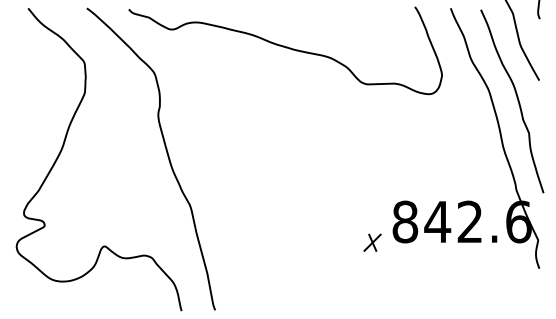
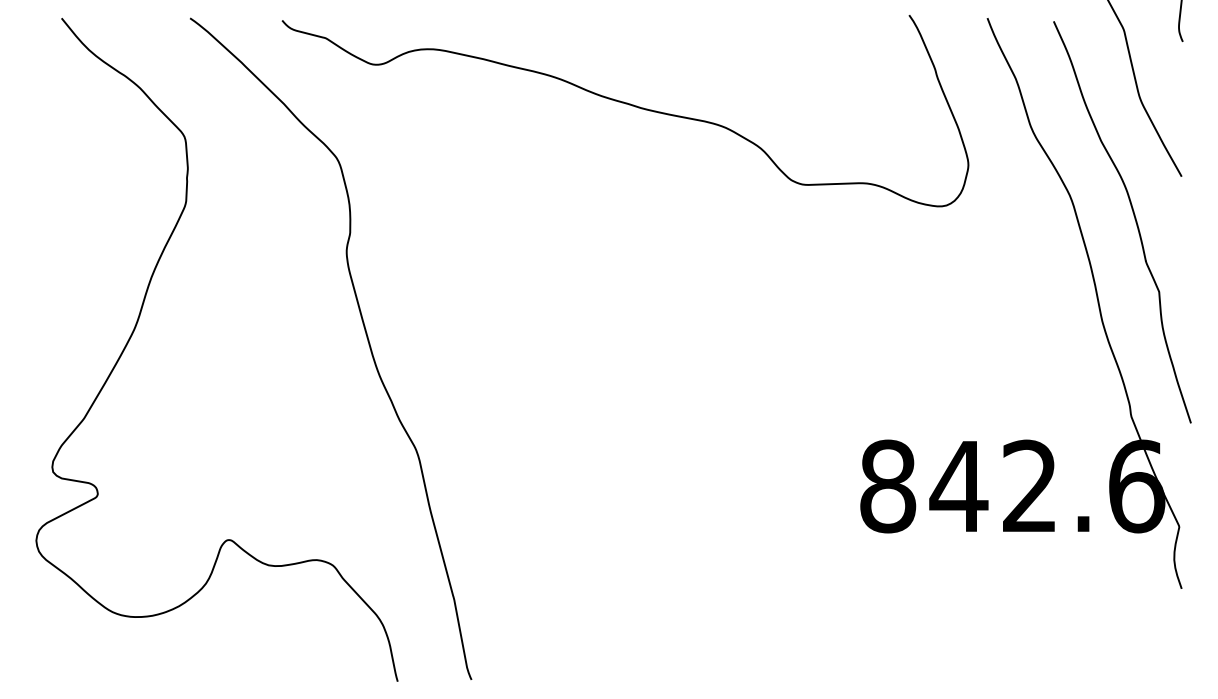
part: (372, 242) -> (816, 531), removed

